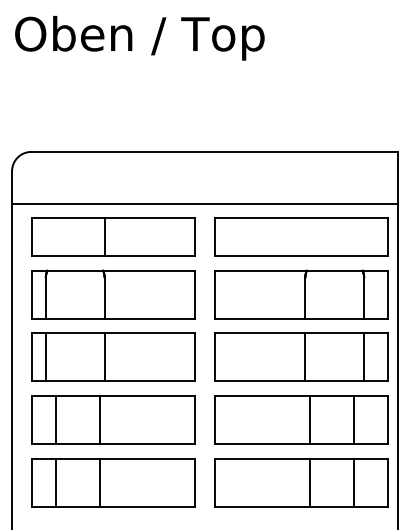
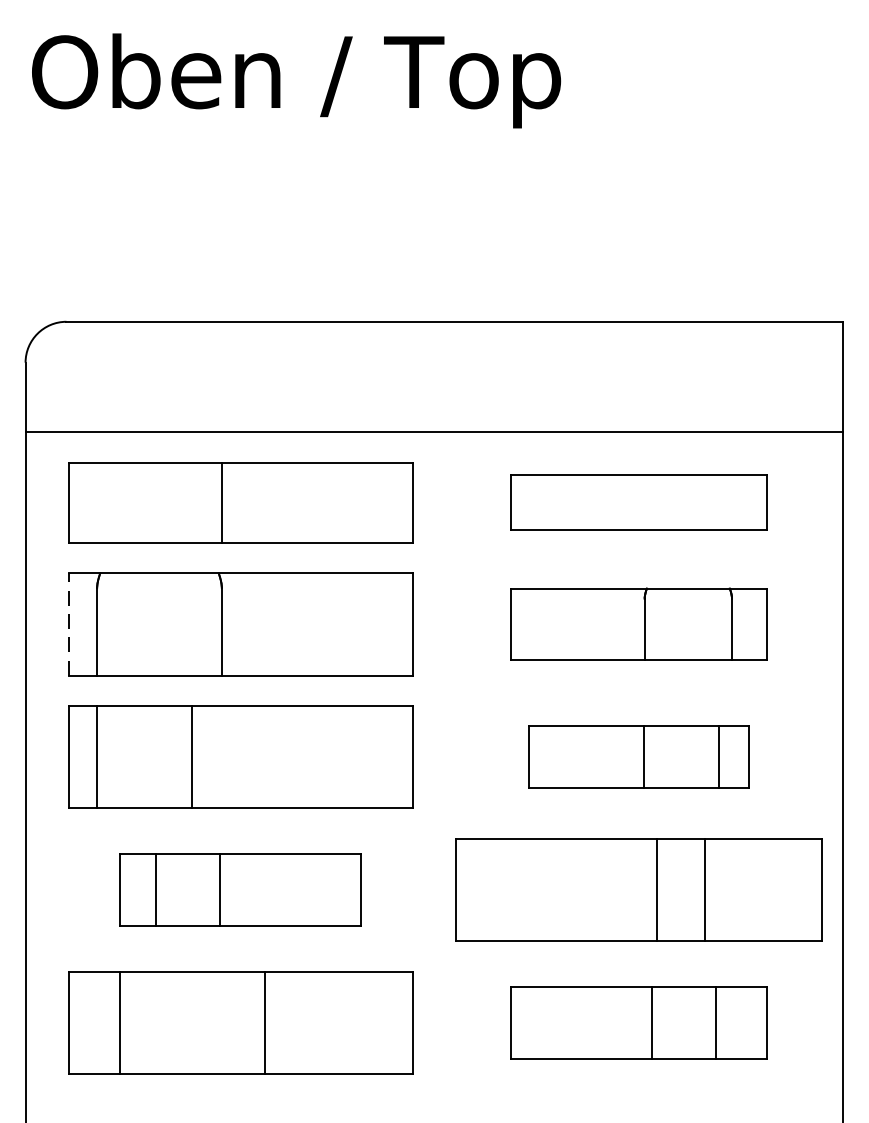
part: (301, 236) -> (639, 501), size x0.7
line: (32, 294) -> (68, 624), solid -> dashed
part: (301, 294) -> (639, 624), size x0.7
part: (301, 356) -> (639, 755), size x0.6
line: (104, 357) -> (191, 757), moved
part: (113, 419) -> (240, 889), size x0.7
line: (353, 419) -> (704, 889), moved
line: (99, 482) -> (263, 1022), moved
part: (301, 482) -> (639, 1022), size x0.7

